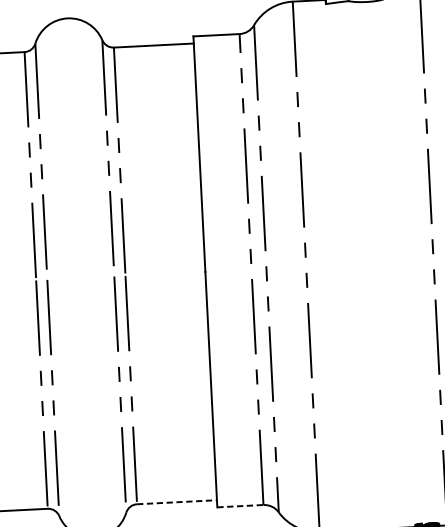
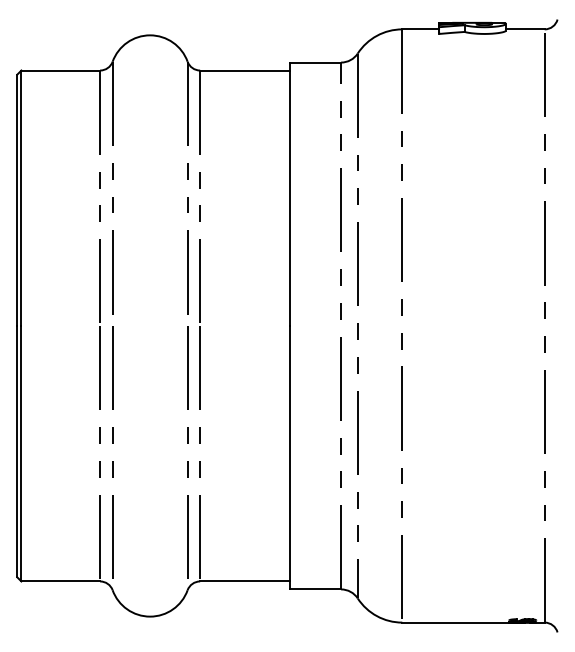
line: (176, 502) -> (244, 581), dashed -> solid
line: (240, 506) -> (315, 589), dashed -> solid

